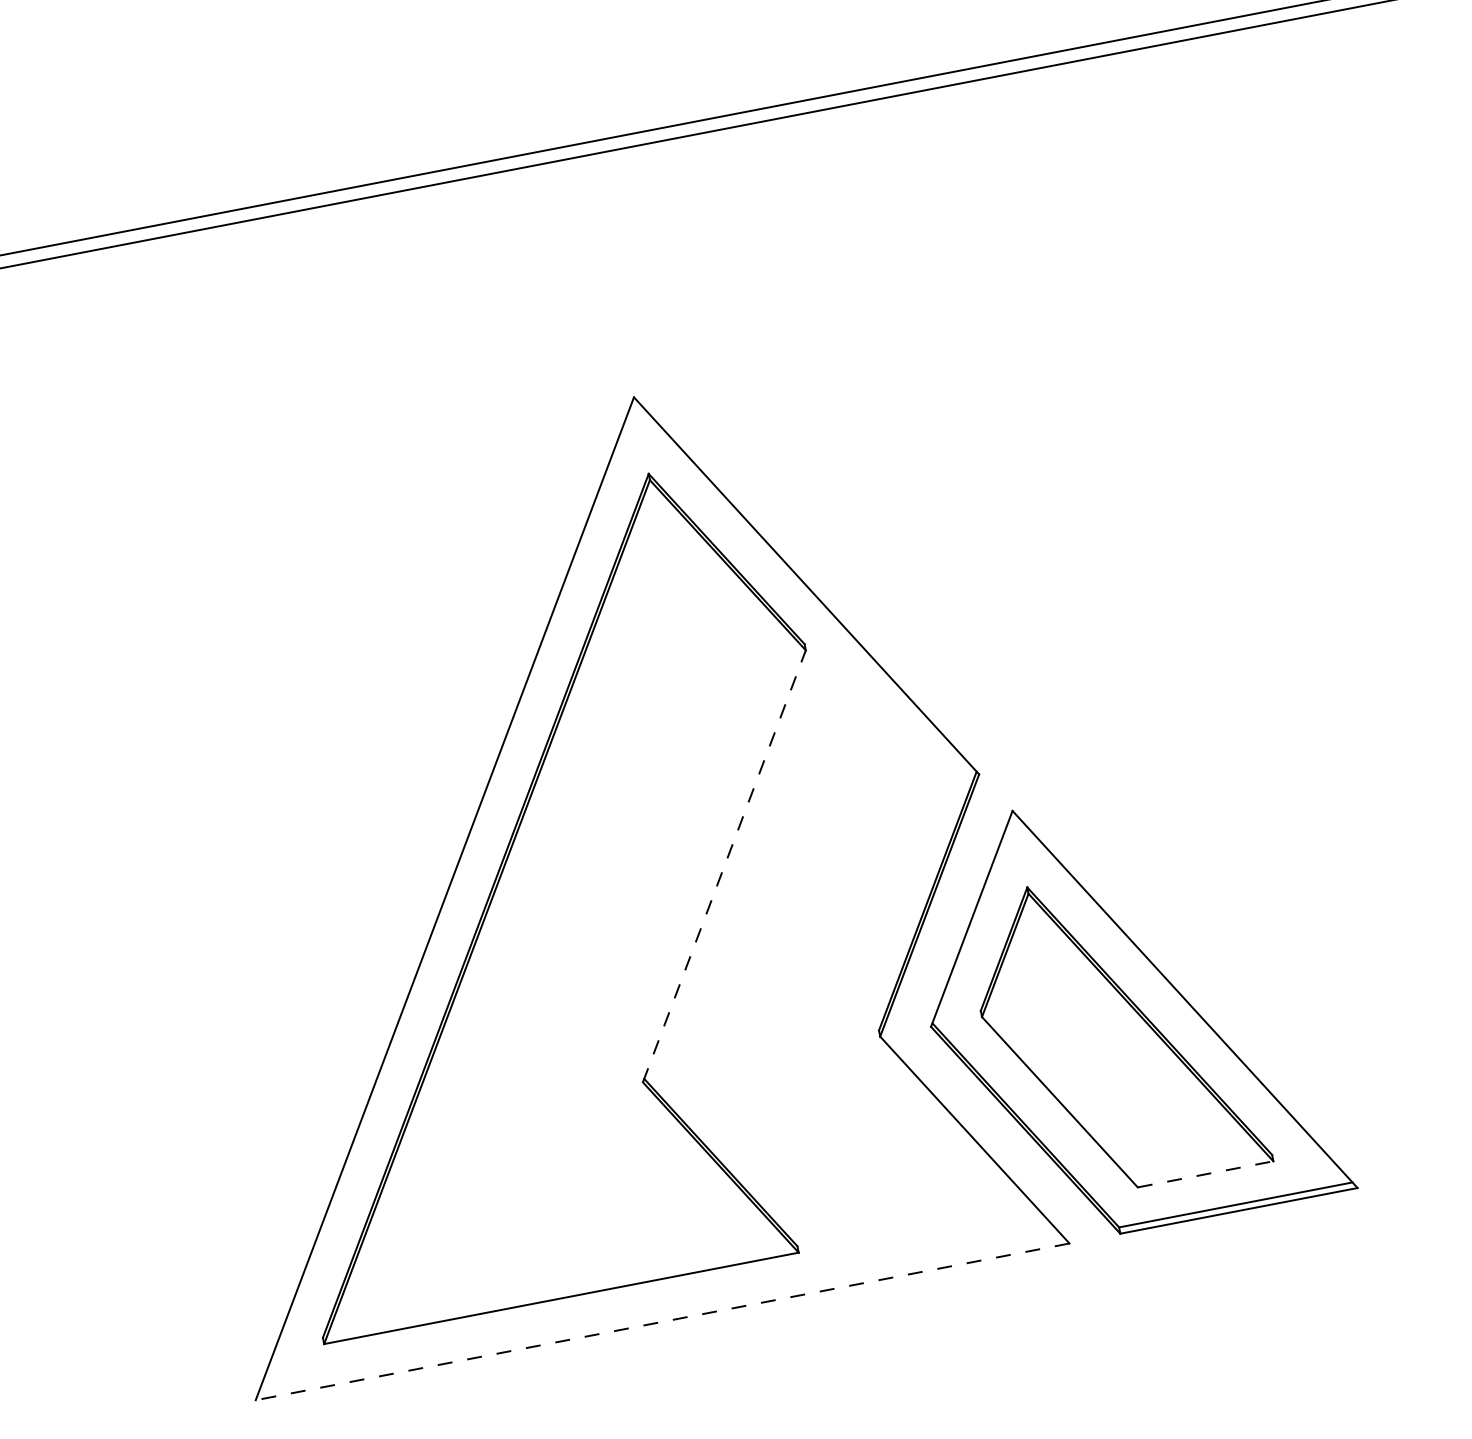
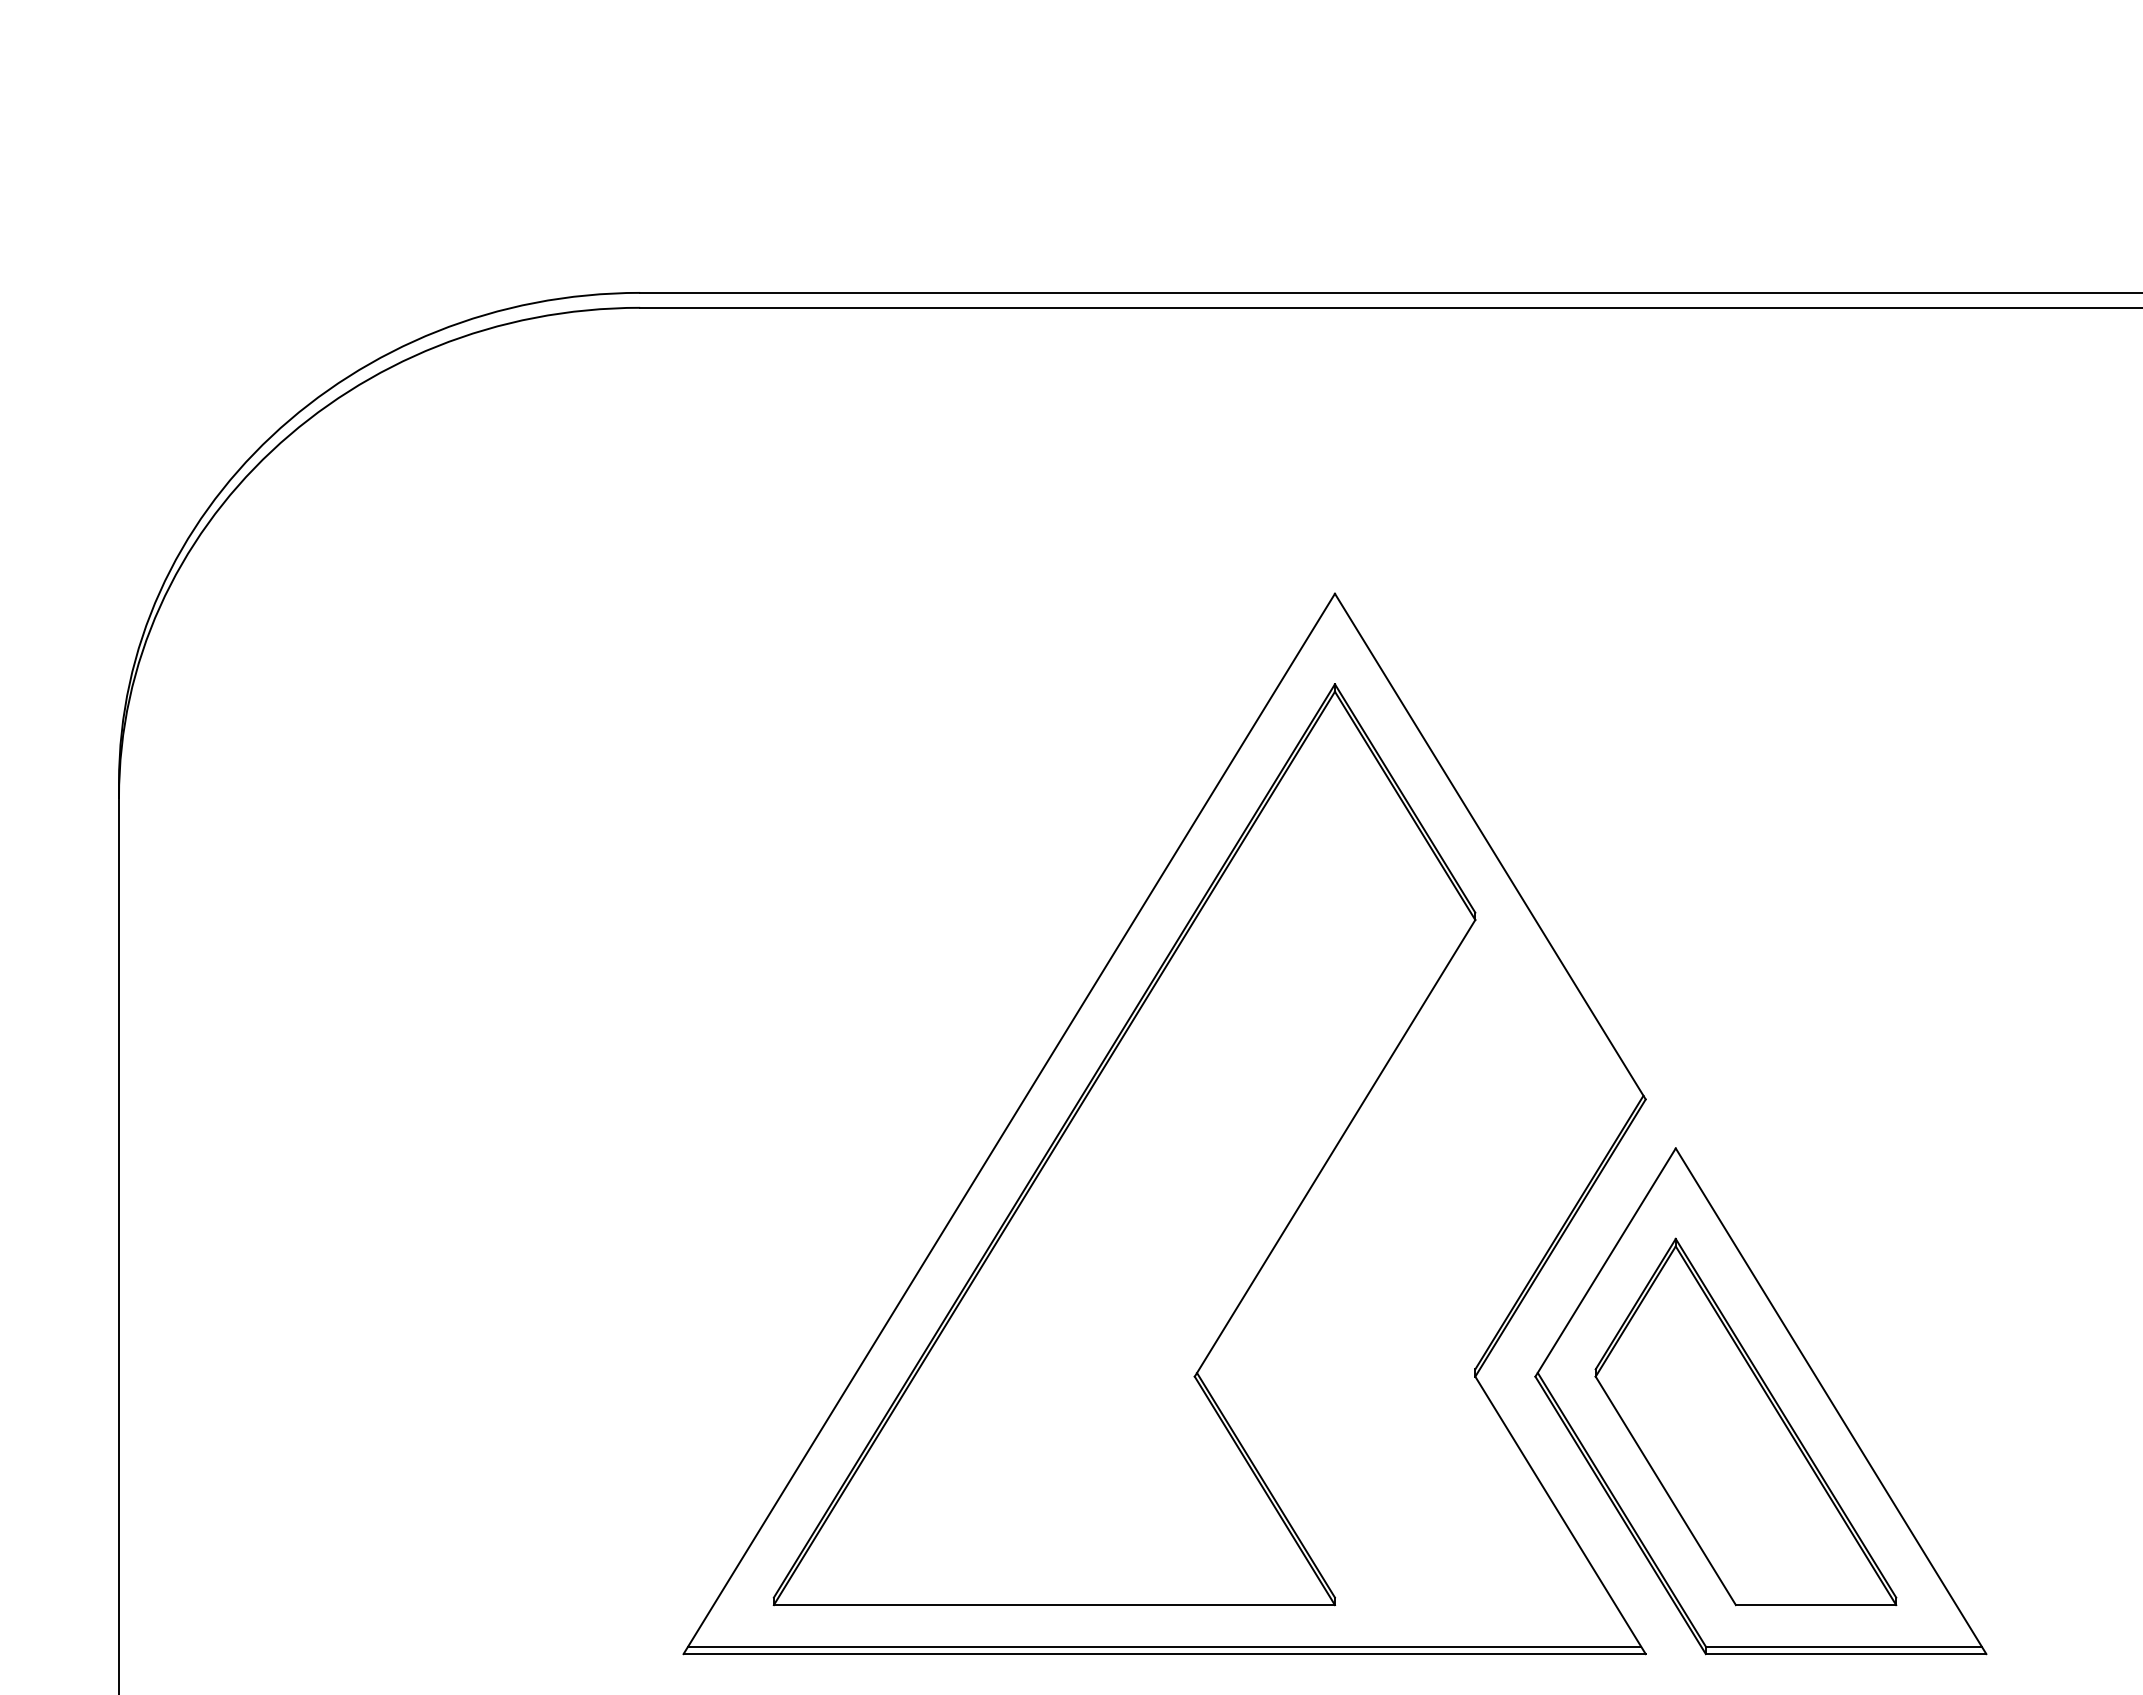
line: (724, 866) -> (1335, 1148), dashed -> solid
line: (1206, 1174) -> (1816, 1605), dashed -> solid
line: (661, 1315) -> (1164, 1646), added
line: (662, 1322) -> (1164, 1654), dashed -> solid

